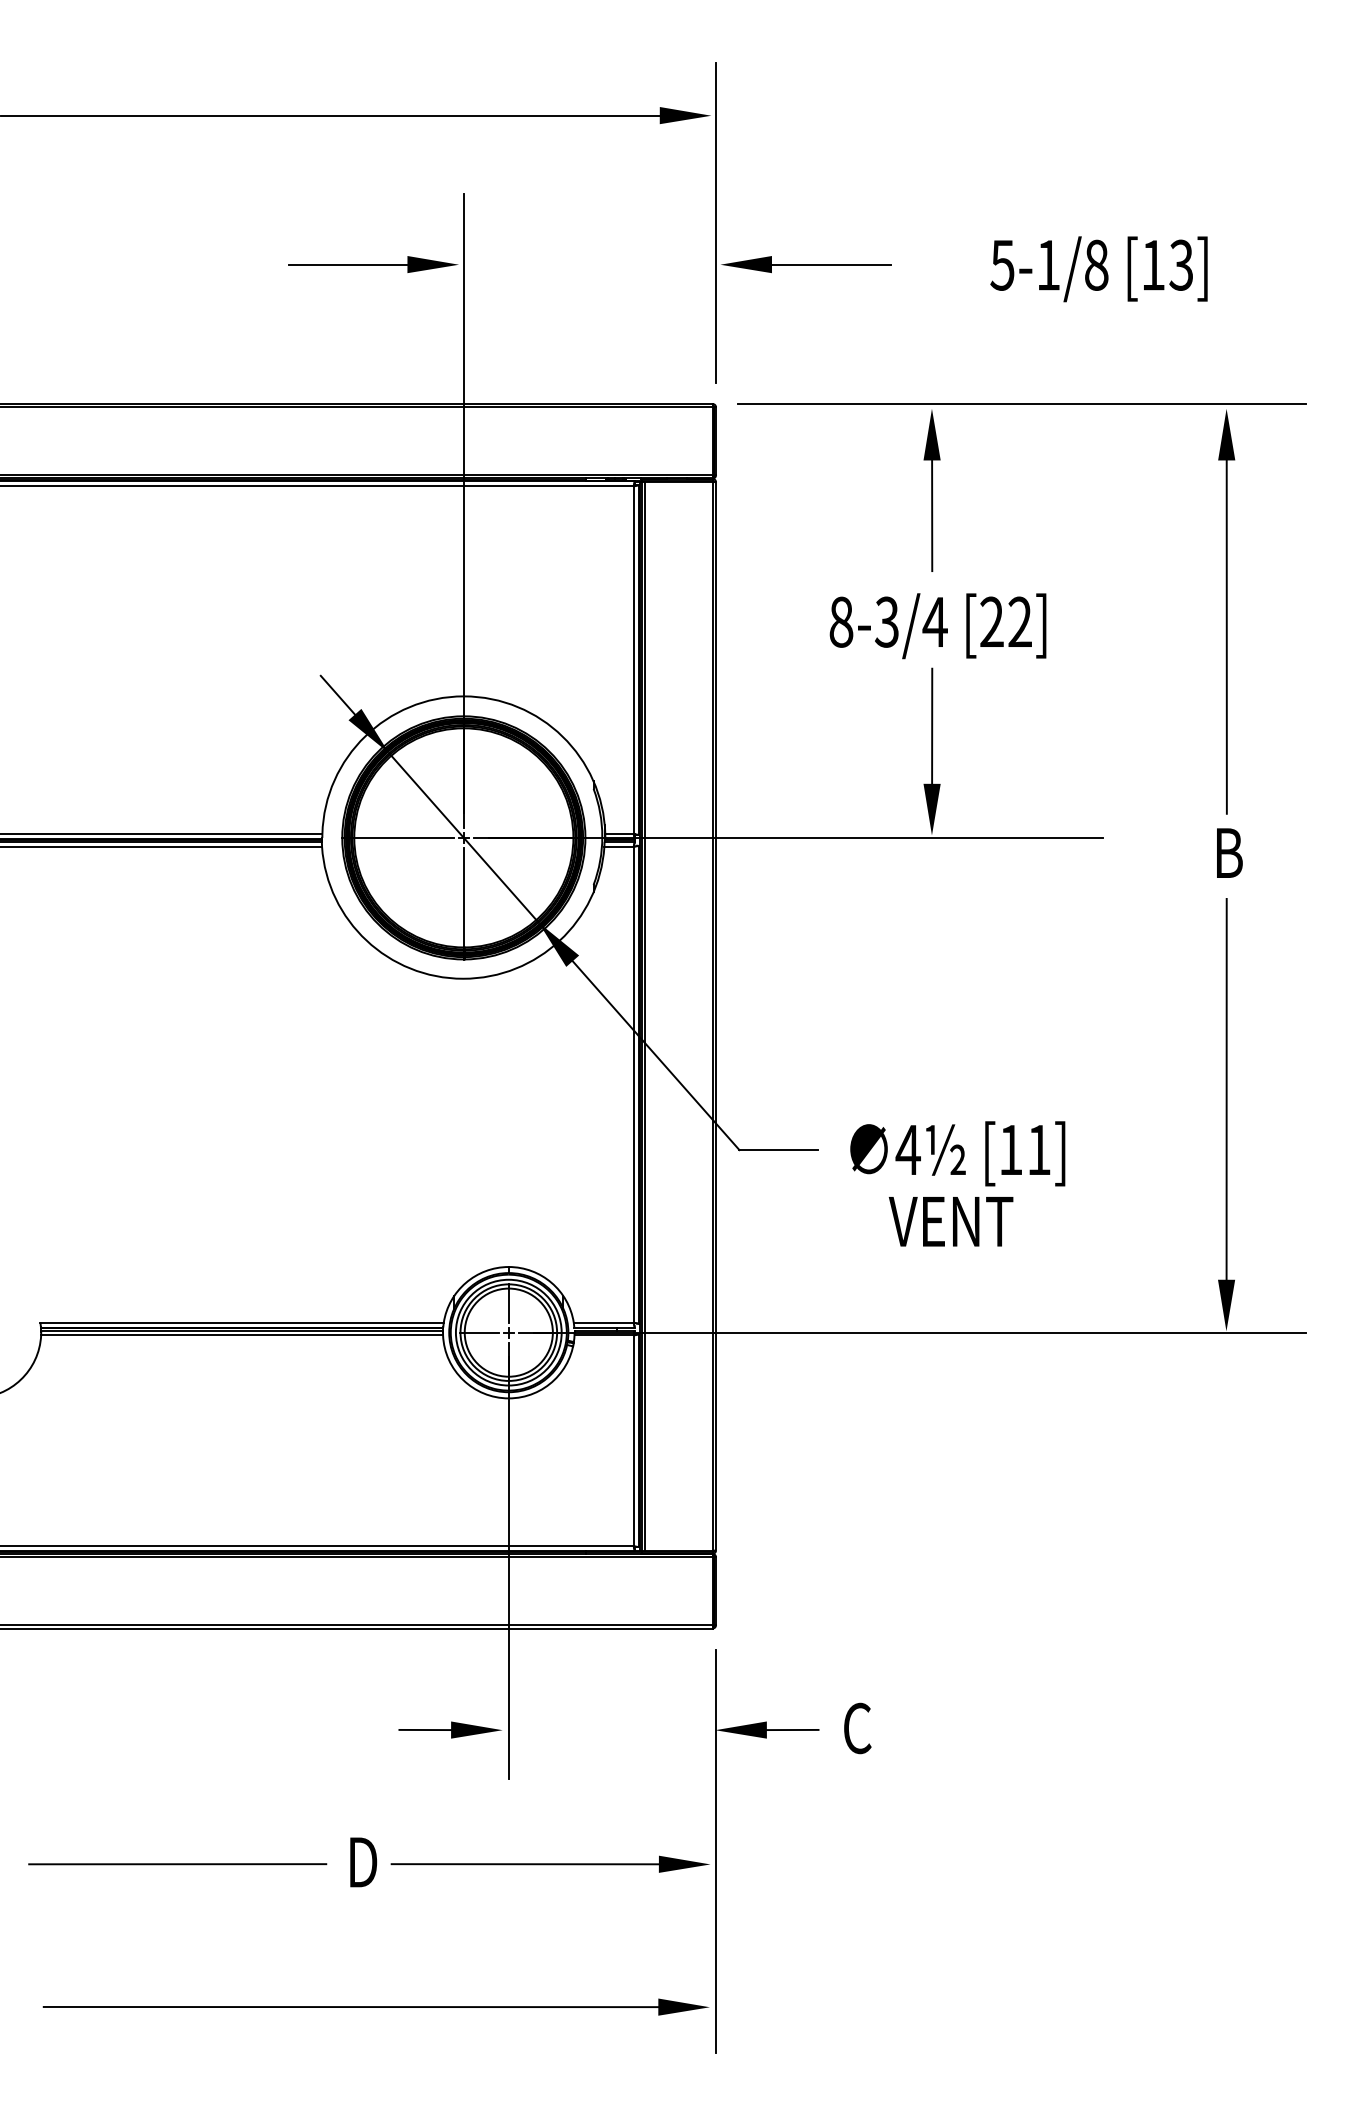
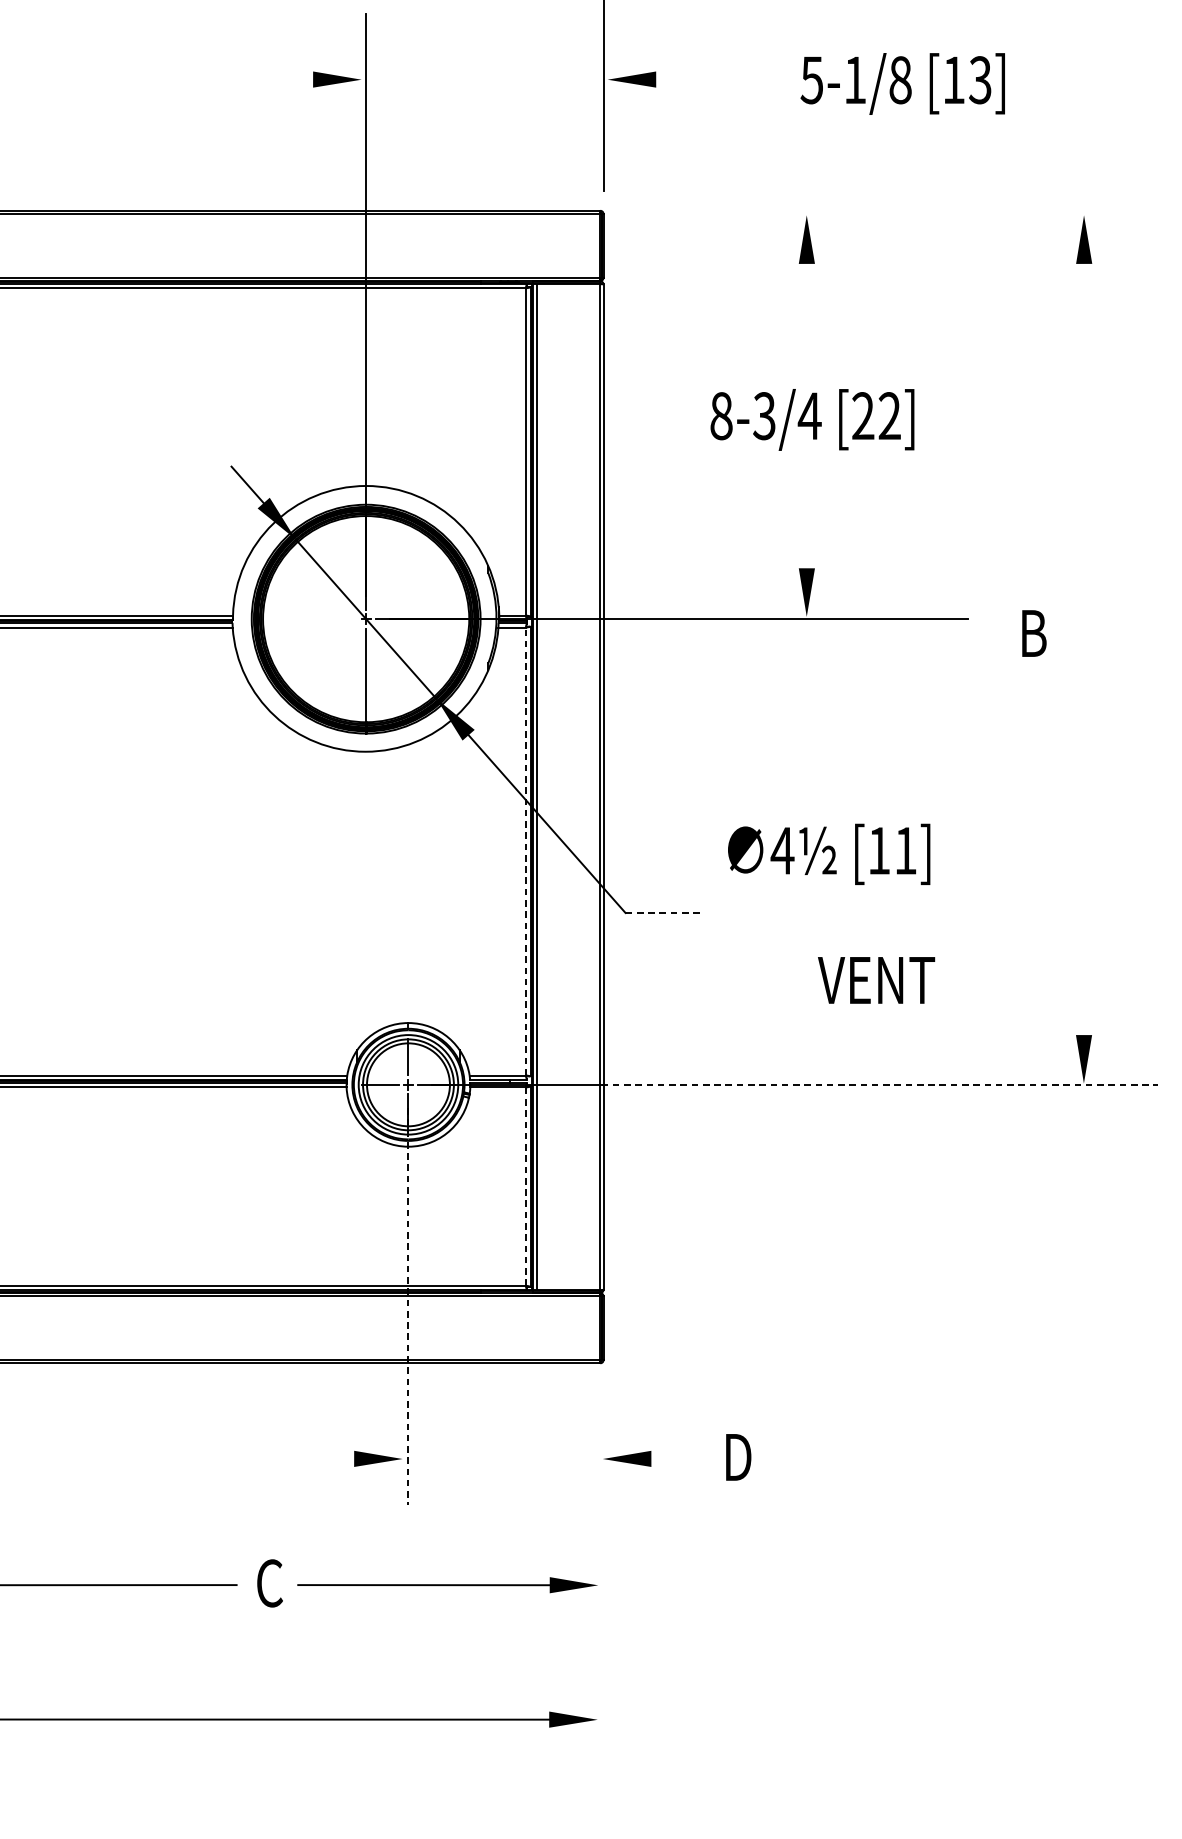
line: (347, 264) -> (256, 79), removed
line: (830, 264) -> (711, 79), removed
text: (1098, 269) -> (902, 84), moved
line: (1021, 404) -> (891, 211), removed
line: (932, 515) -> (807, 315), removed
line: (1226, 636) -> (1083, 429), removed
line: (932, 725) -> (807, 513), removed
line: (397, 837) -> (303, 618), removed
text: (1229, 852) -> (1034, 632), moved
line: (633, 1084) -> (525, 851), solid -> dashed
line: (1226, 1088) -> (1083, 855), removed
line: (778, 1150) -> (662, 913), solid -> dashed
text: (957, 1153) -> (828, 854), moved
text: (950, 1221) -> (875, 980), moved
line: (1009, 1332) -> (879, 1084), solid -> dashed
line: (633, 1440) -> (525, 1186), solid -> dashed
line: (508, 1568) -> (408, 1306), solid -> dashed
text: (858, 1728) -> (737, 1457), C -> D
line: (425, 1729) -> (330, 1458), removed
line: (792, 1729) -> (675, 1458), removed
line: (716, 1851) -> (603, 1573), removed
text: (362, 1862) -> (270, 1583), D -> C

